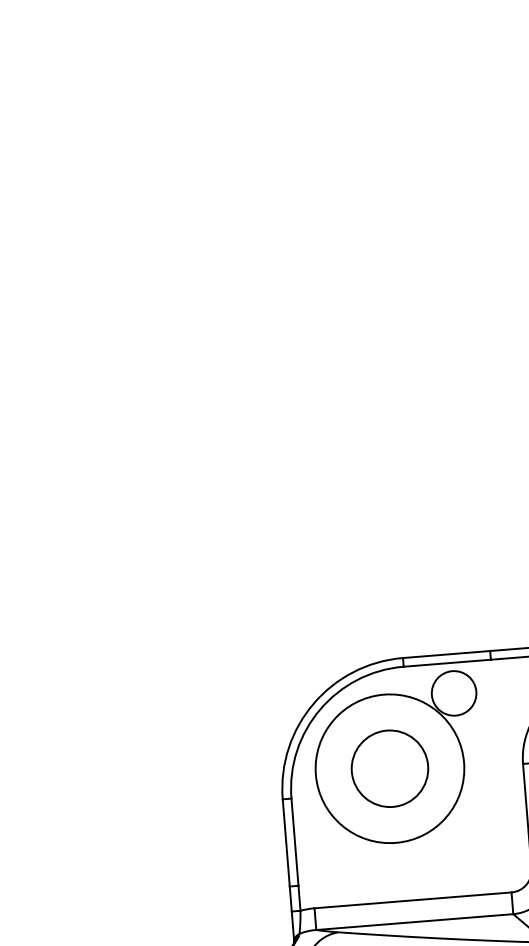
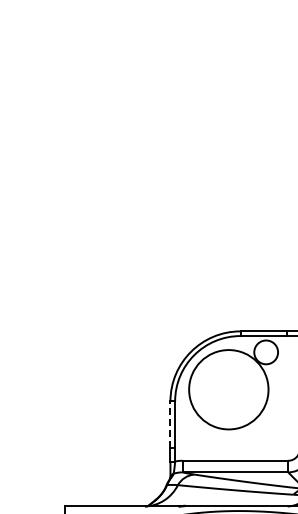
circle: (389, 768) -> (228, 389), removed
line: (286, 842) -> (170, 424), solid -> dashed

